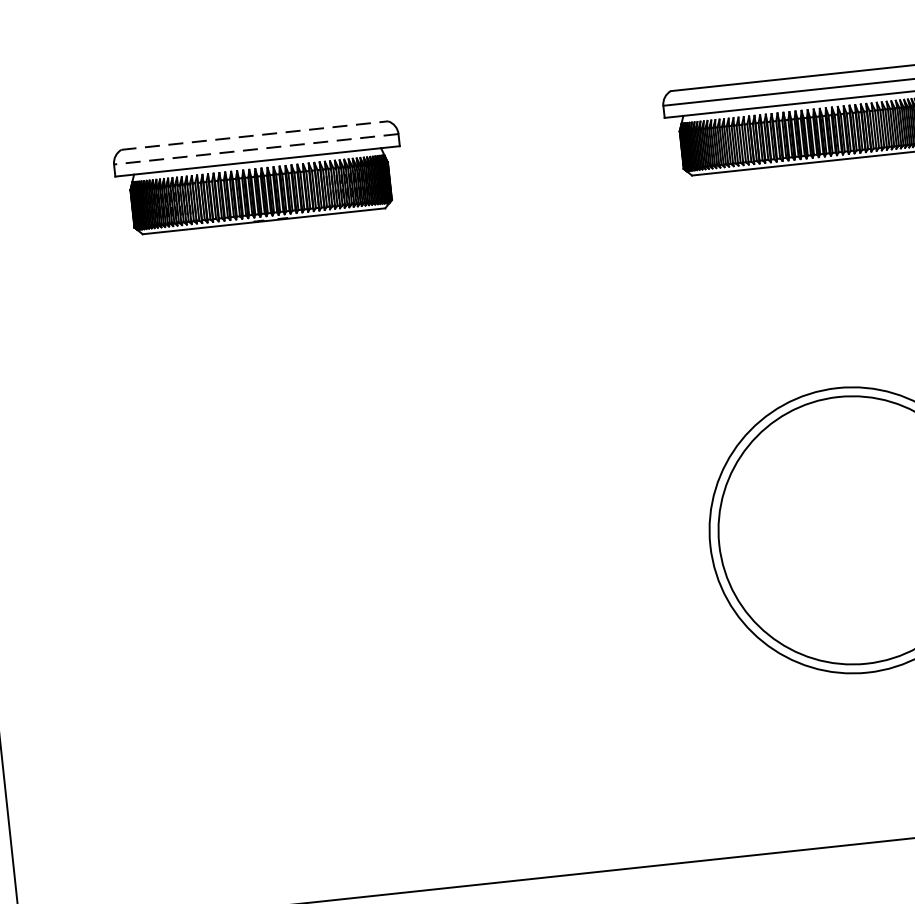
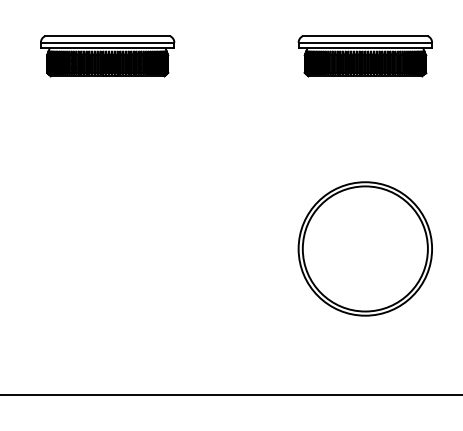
line: (254, 136) -> (107, 36), dashed -> solid
line: (255, 149) -> (107, 42), dashed -> solid

